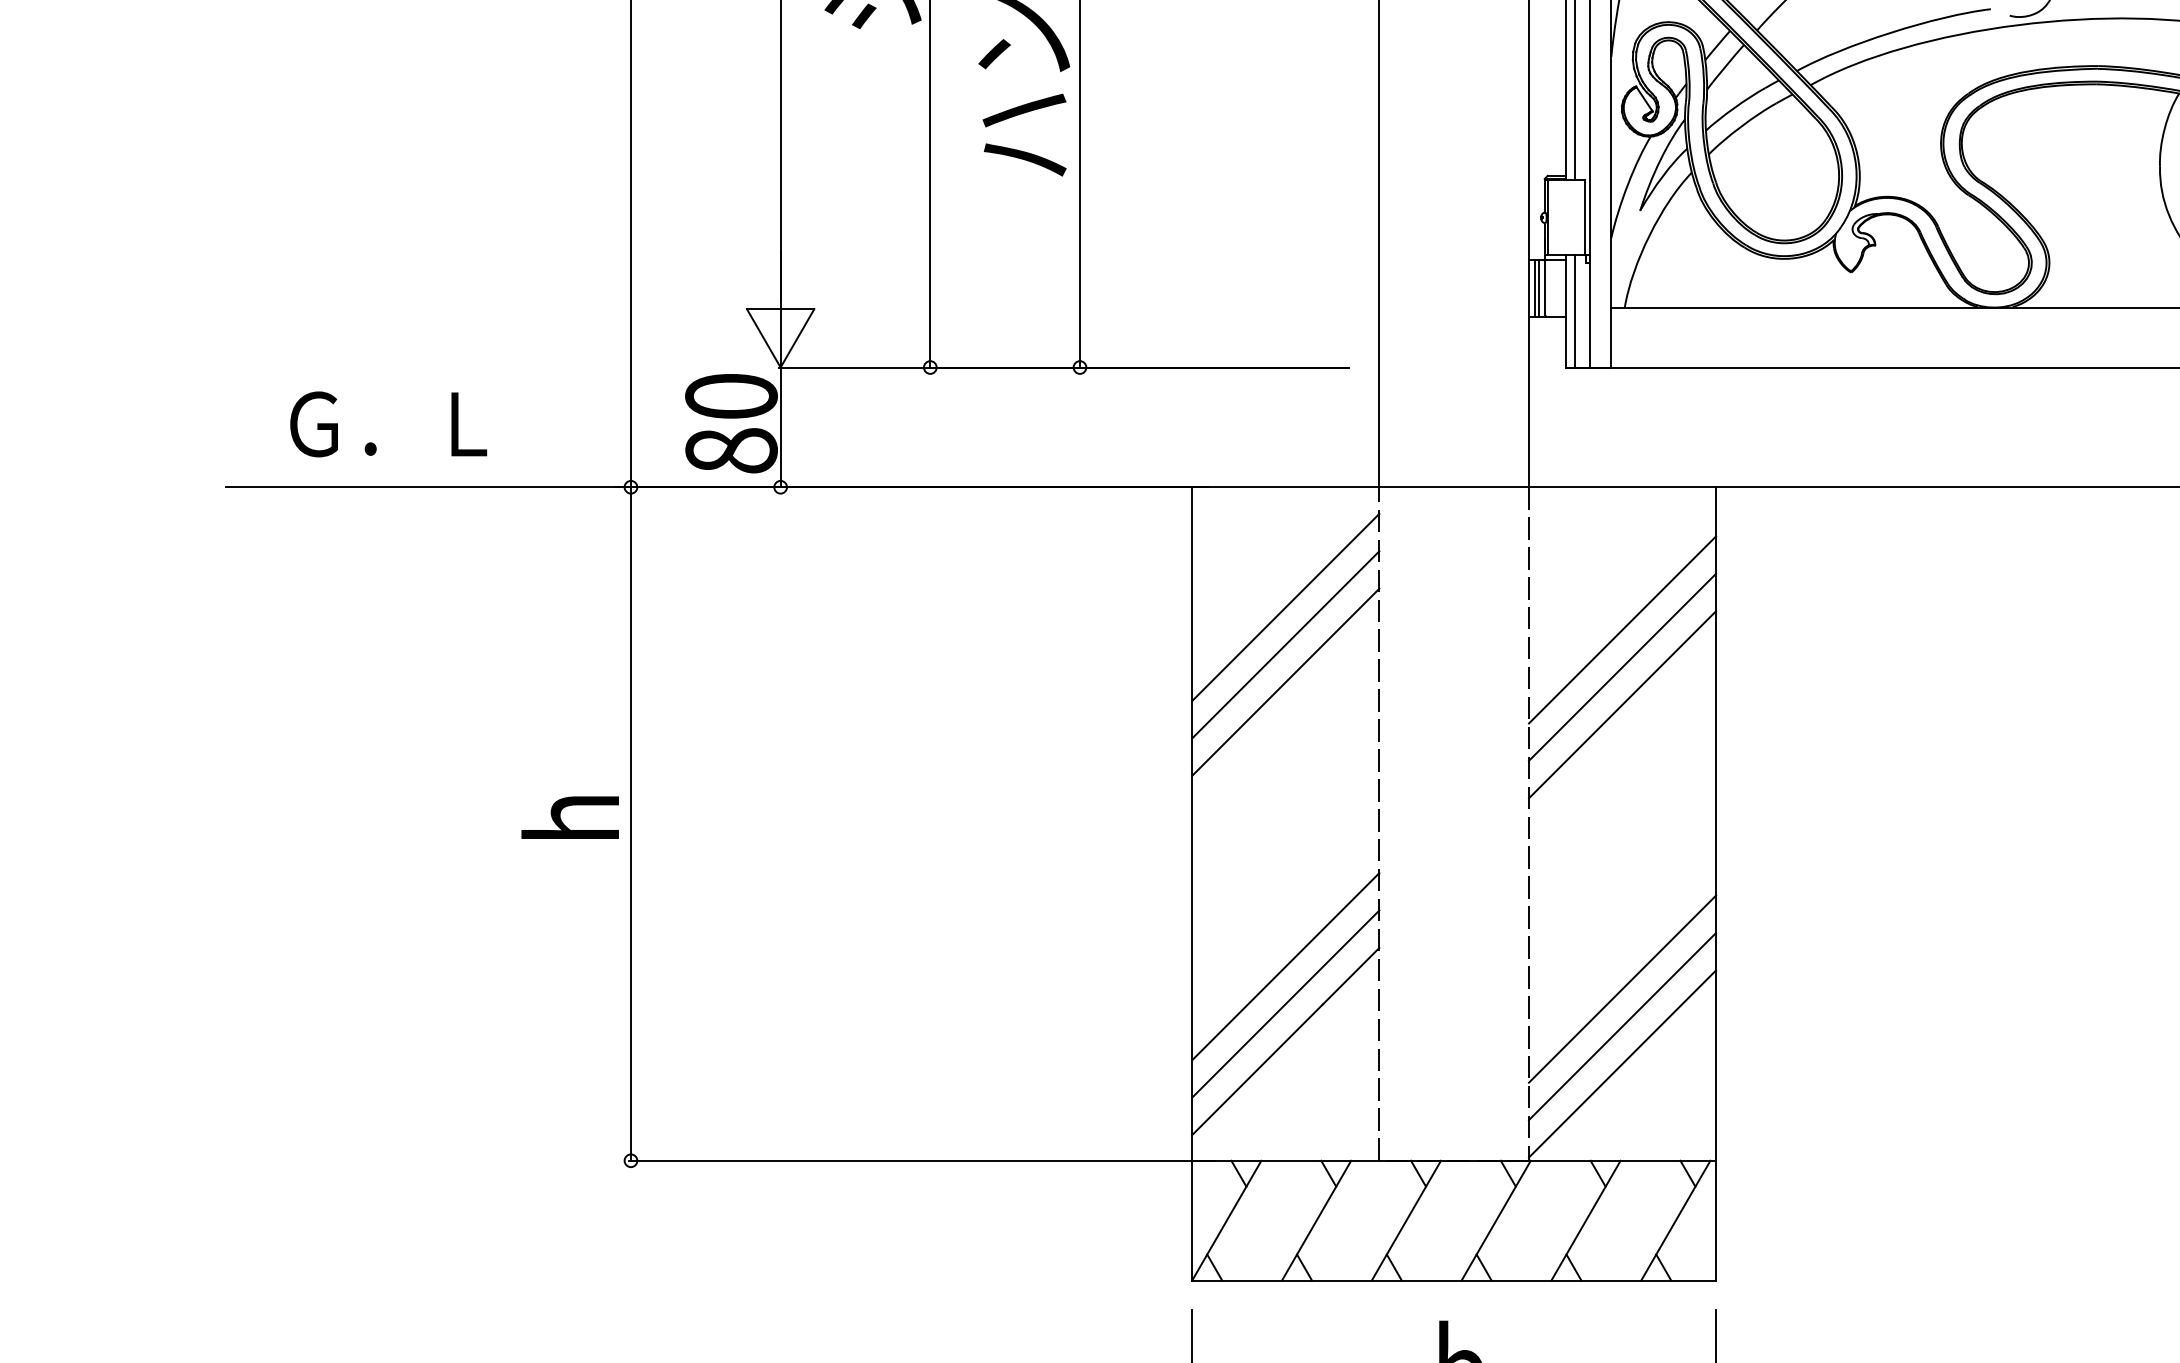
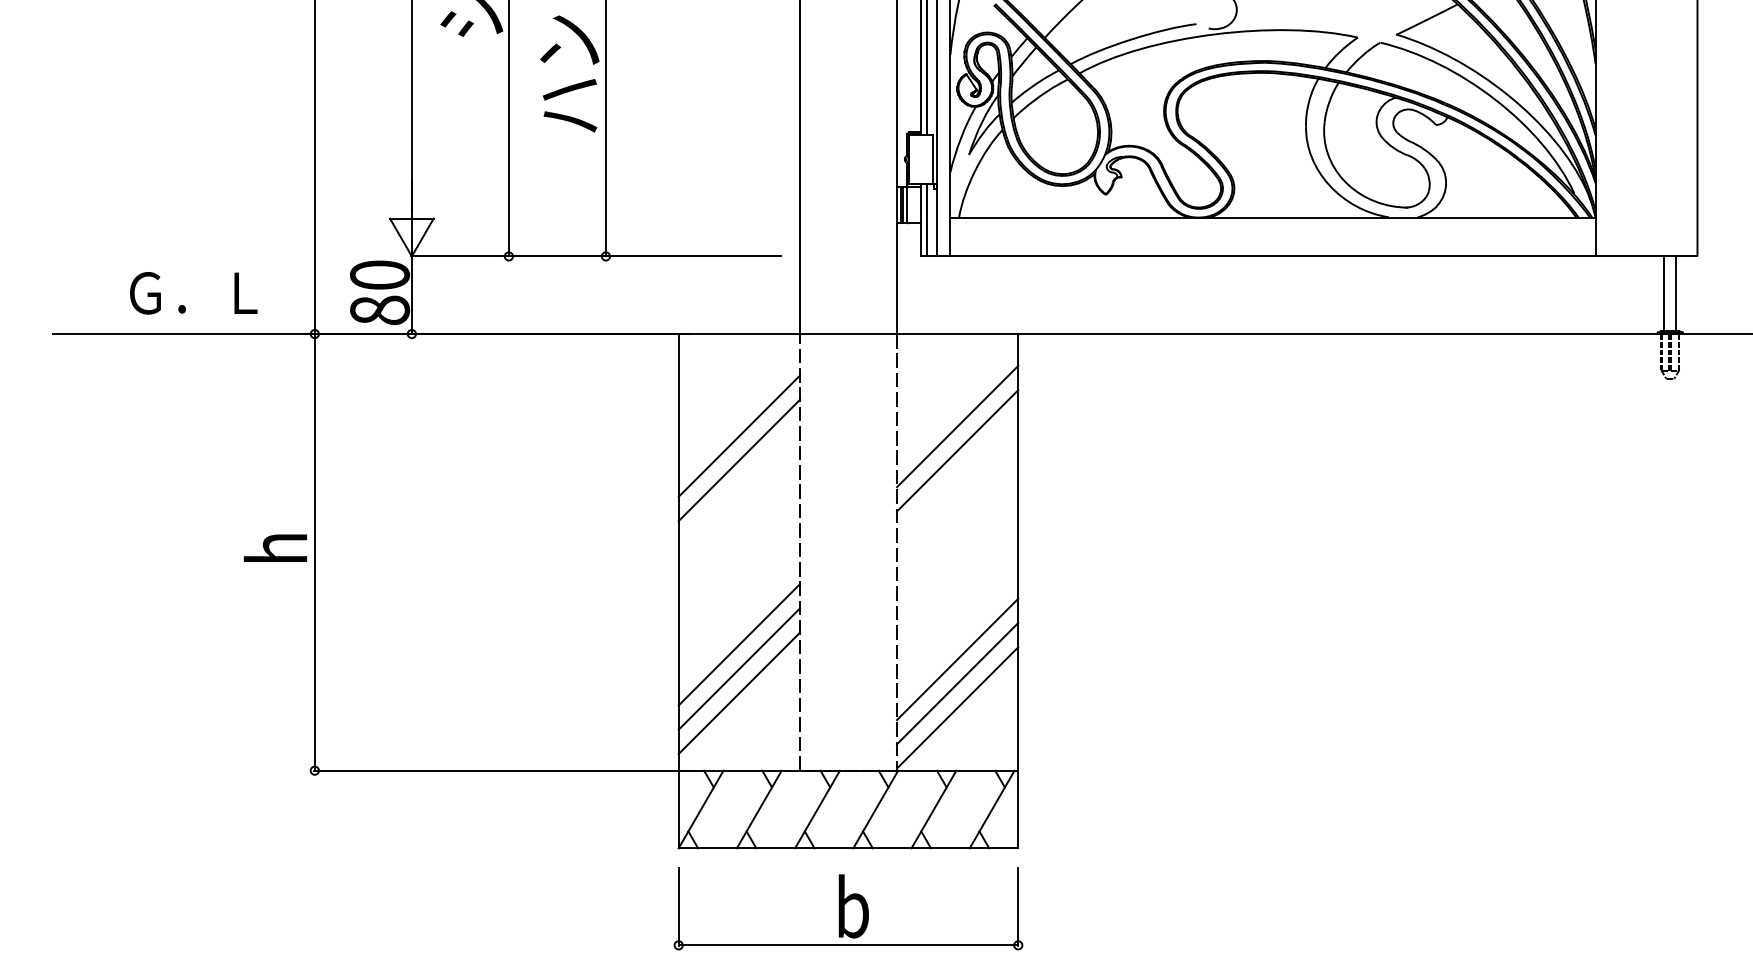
text: (388, 424) -> (193, 293), moved
line: (1284, 606) -> (738, 411), removed
line: (1622, 703) -> (957, 474), removed

